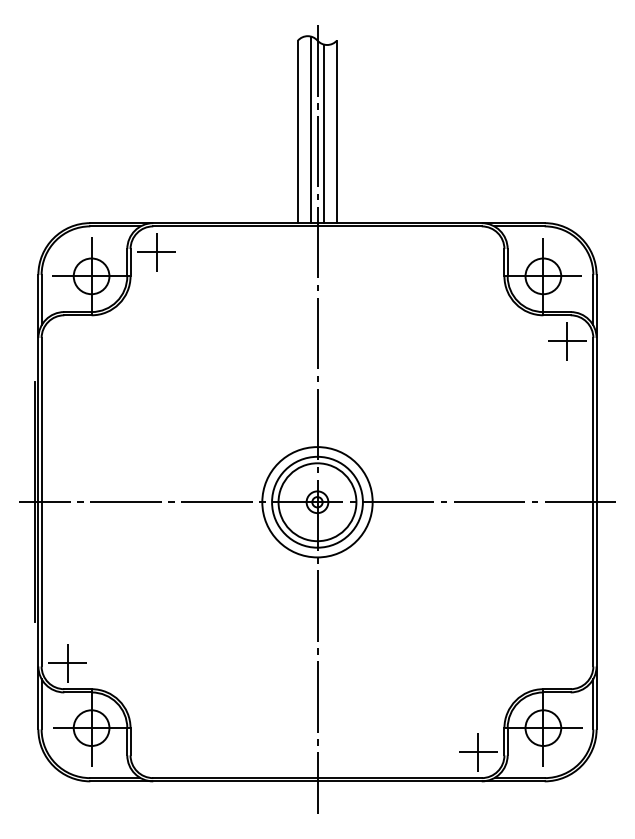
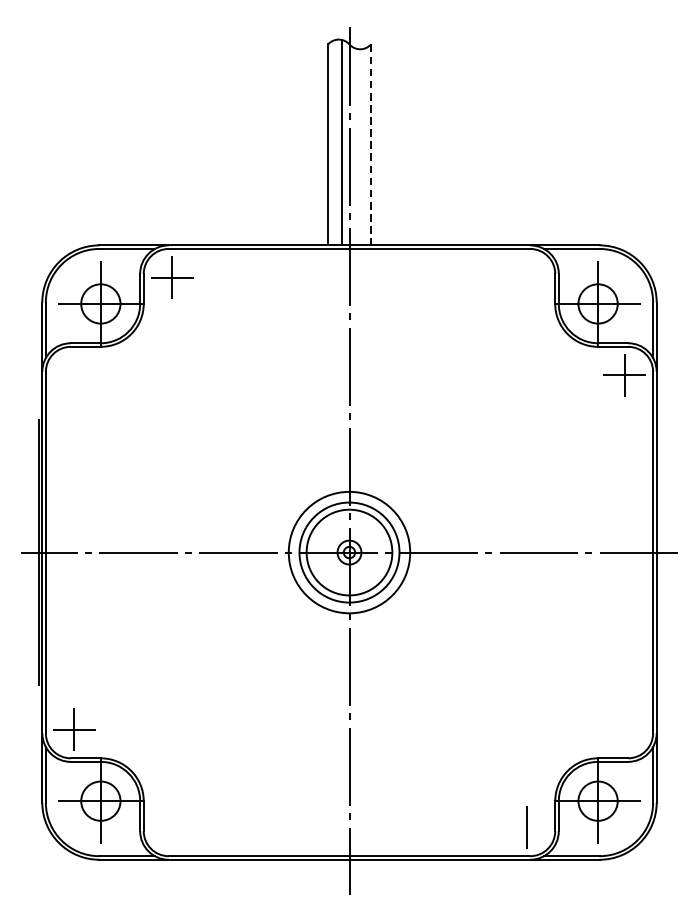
line: (336, 132) -> (370, 145), solid -> dashed
line: (323, 133) -> (356, 146), removed
line: (478, 752) -> (526, 827), removed

